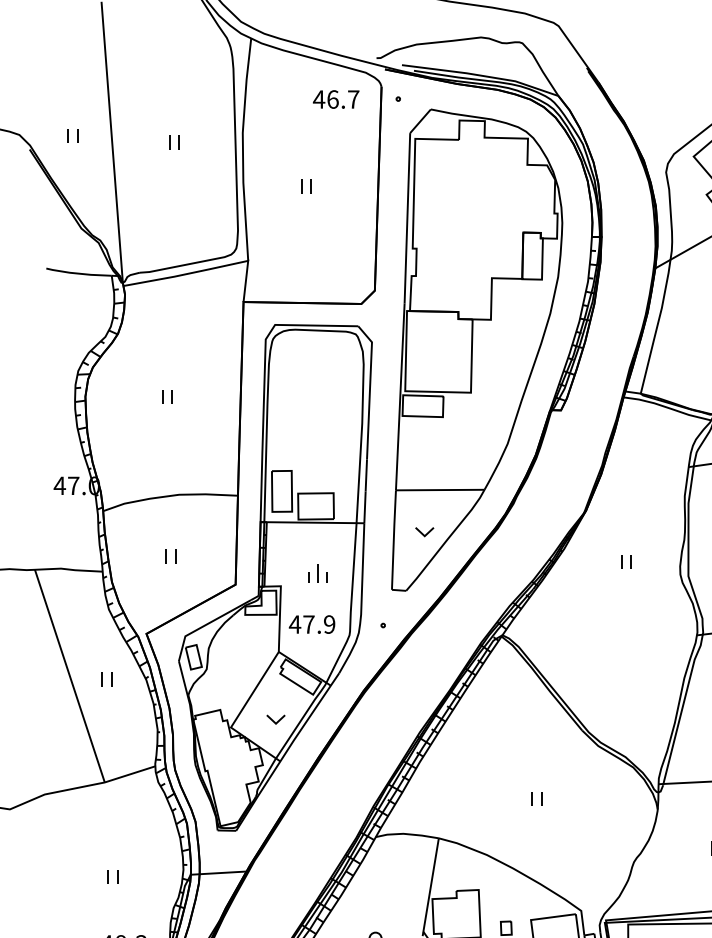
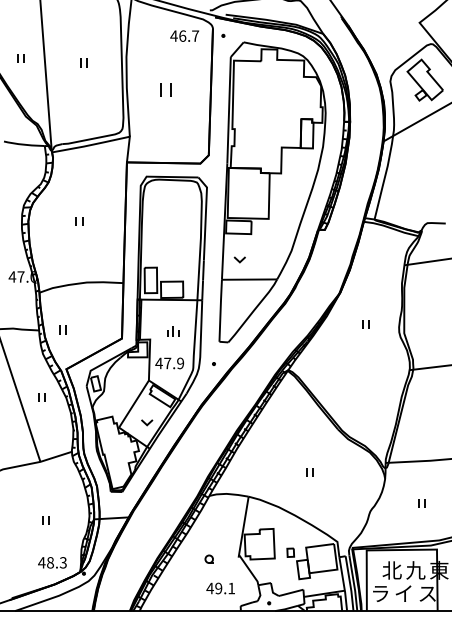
part: (305, 186) -> (165, 90), size x1.6
part: (424, 531) -> (239, 259), moved
part: (170, 555) -> (62, 329), moved

